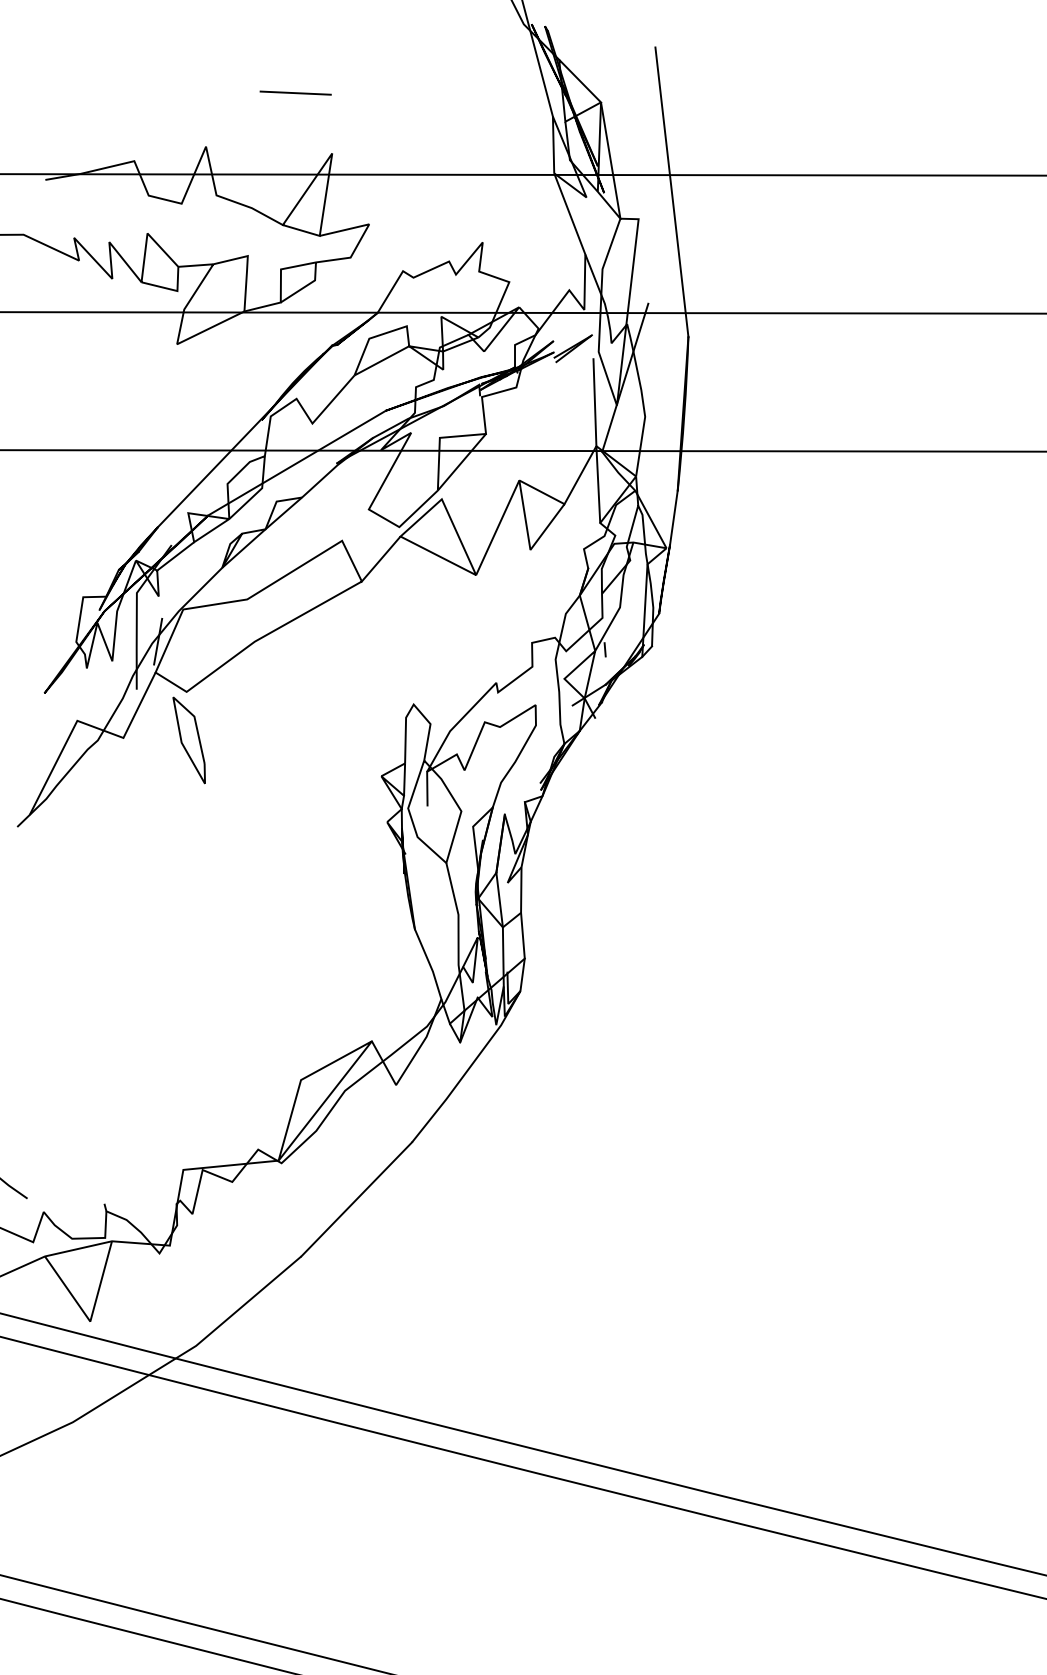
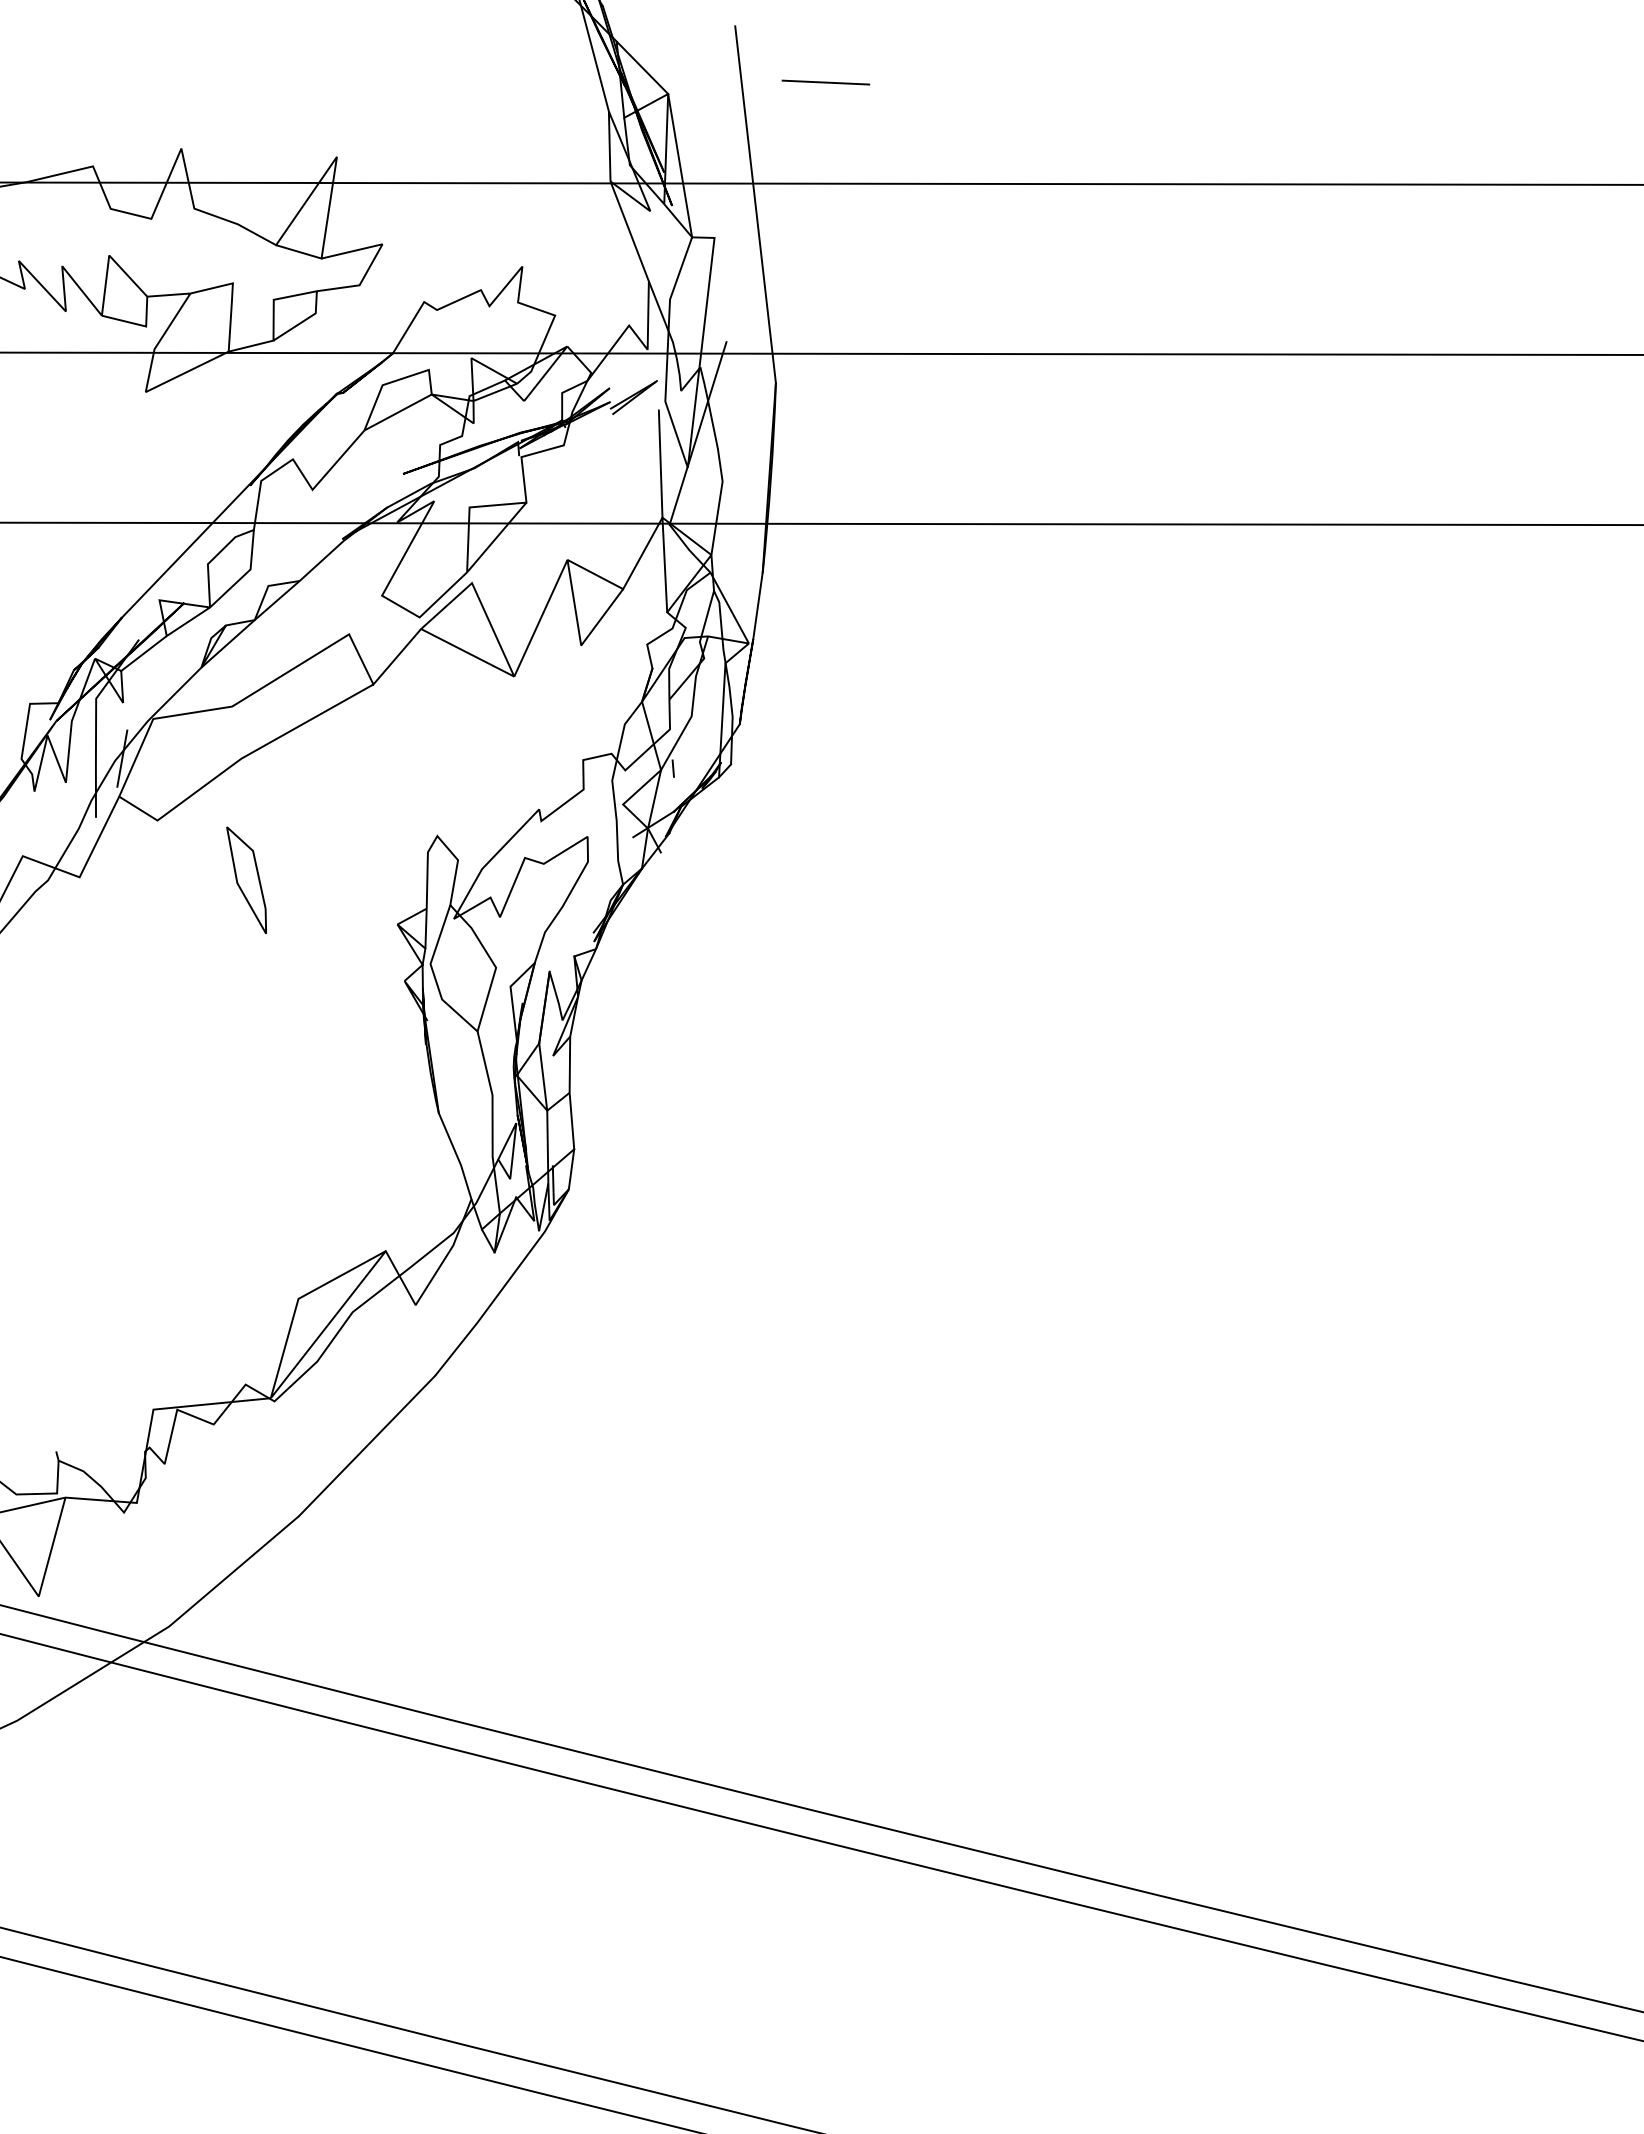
line: (295, 93) -> (825, 82), moved
line: (297, 463) -> (293, 538), removed
part: (189, 740) -> (246, 880), moved
line: (426, 788) -> (453, 939), removed

